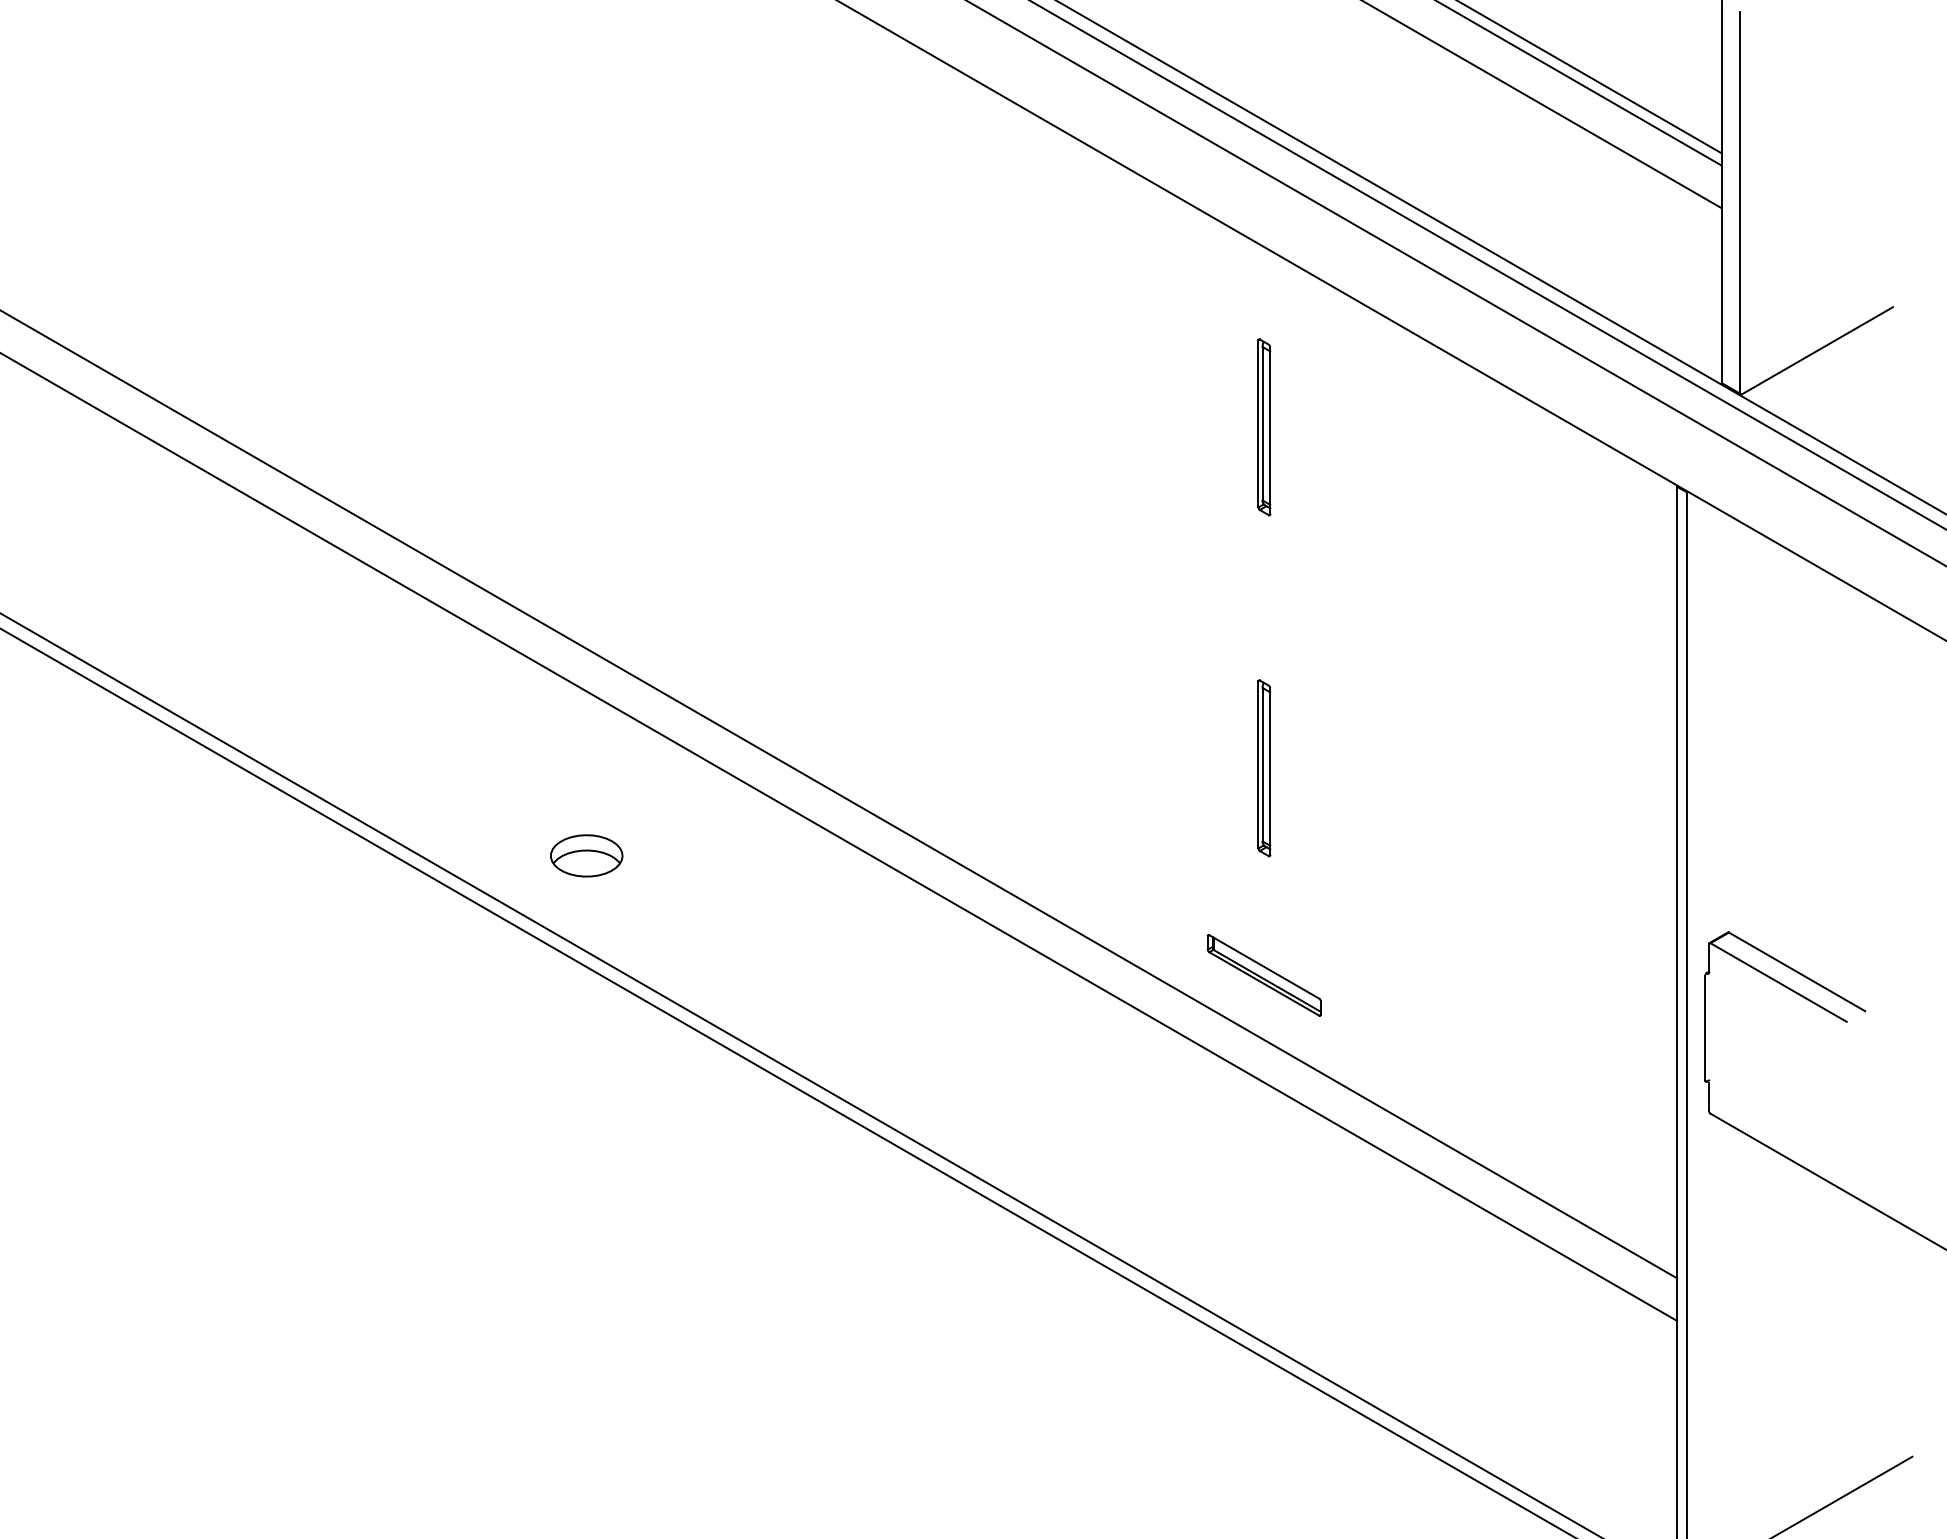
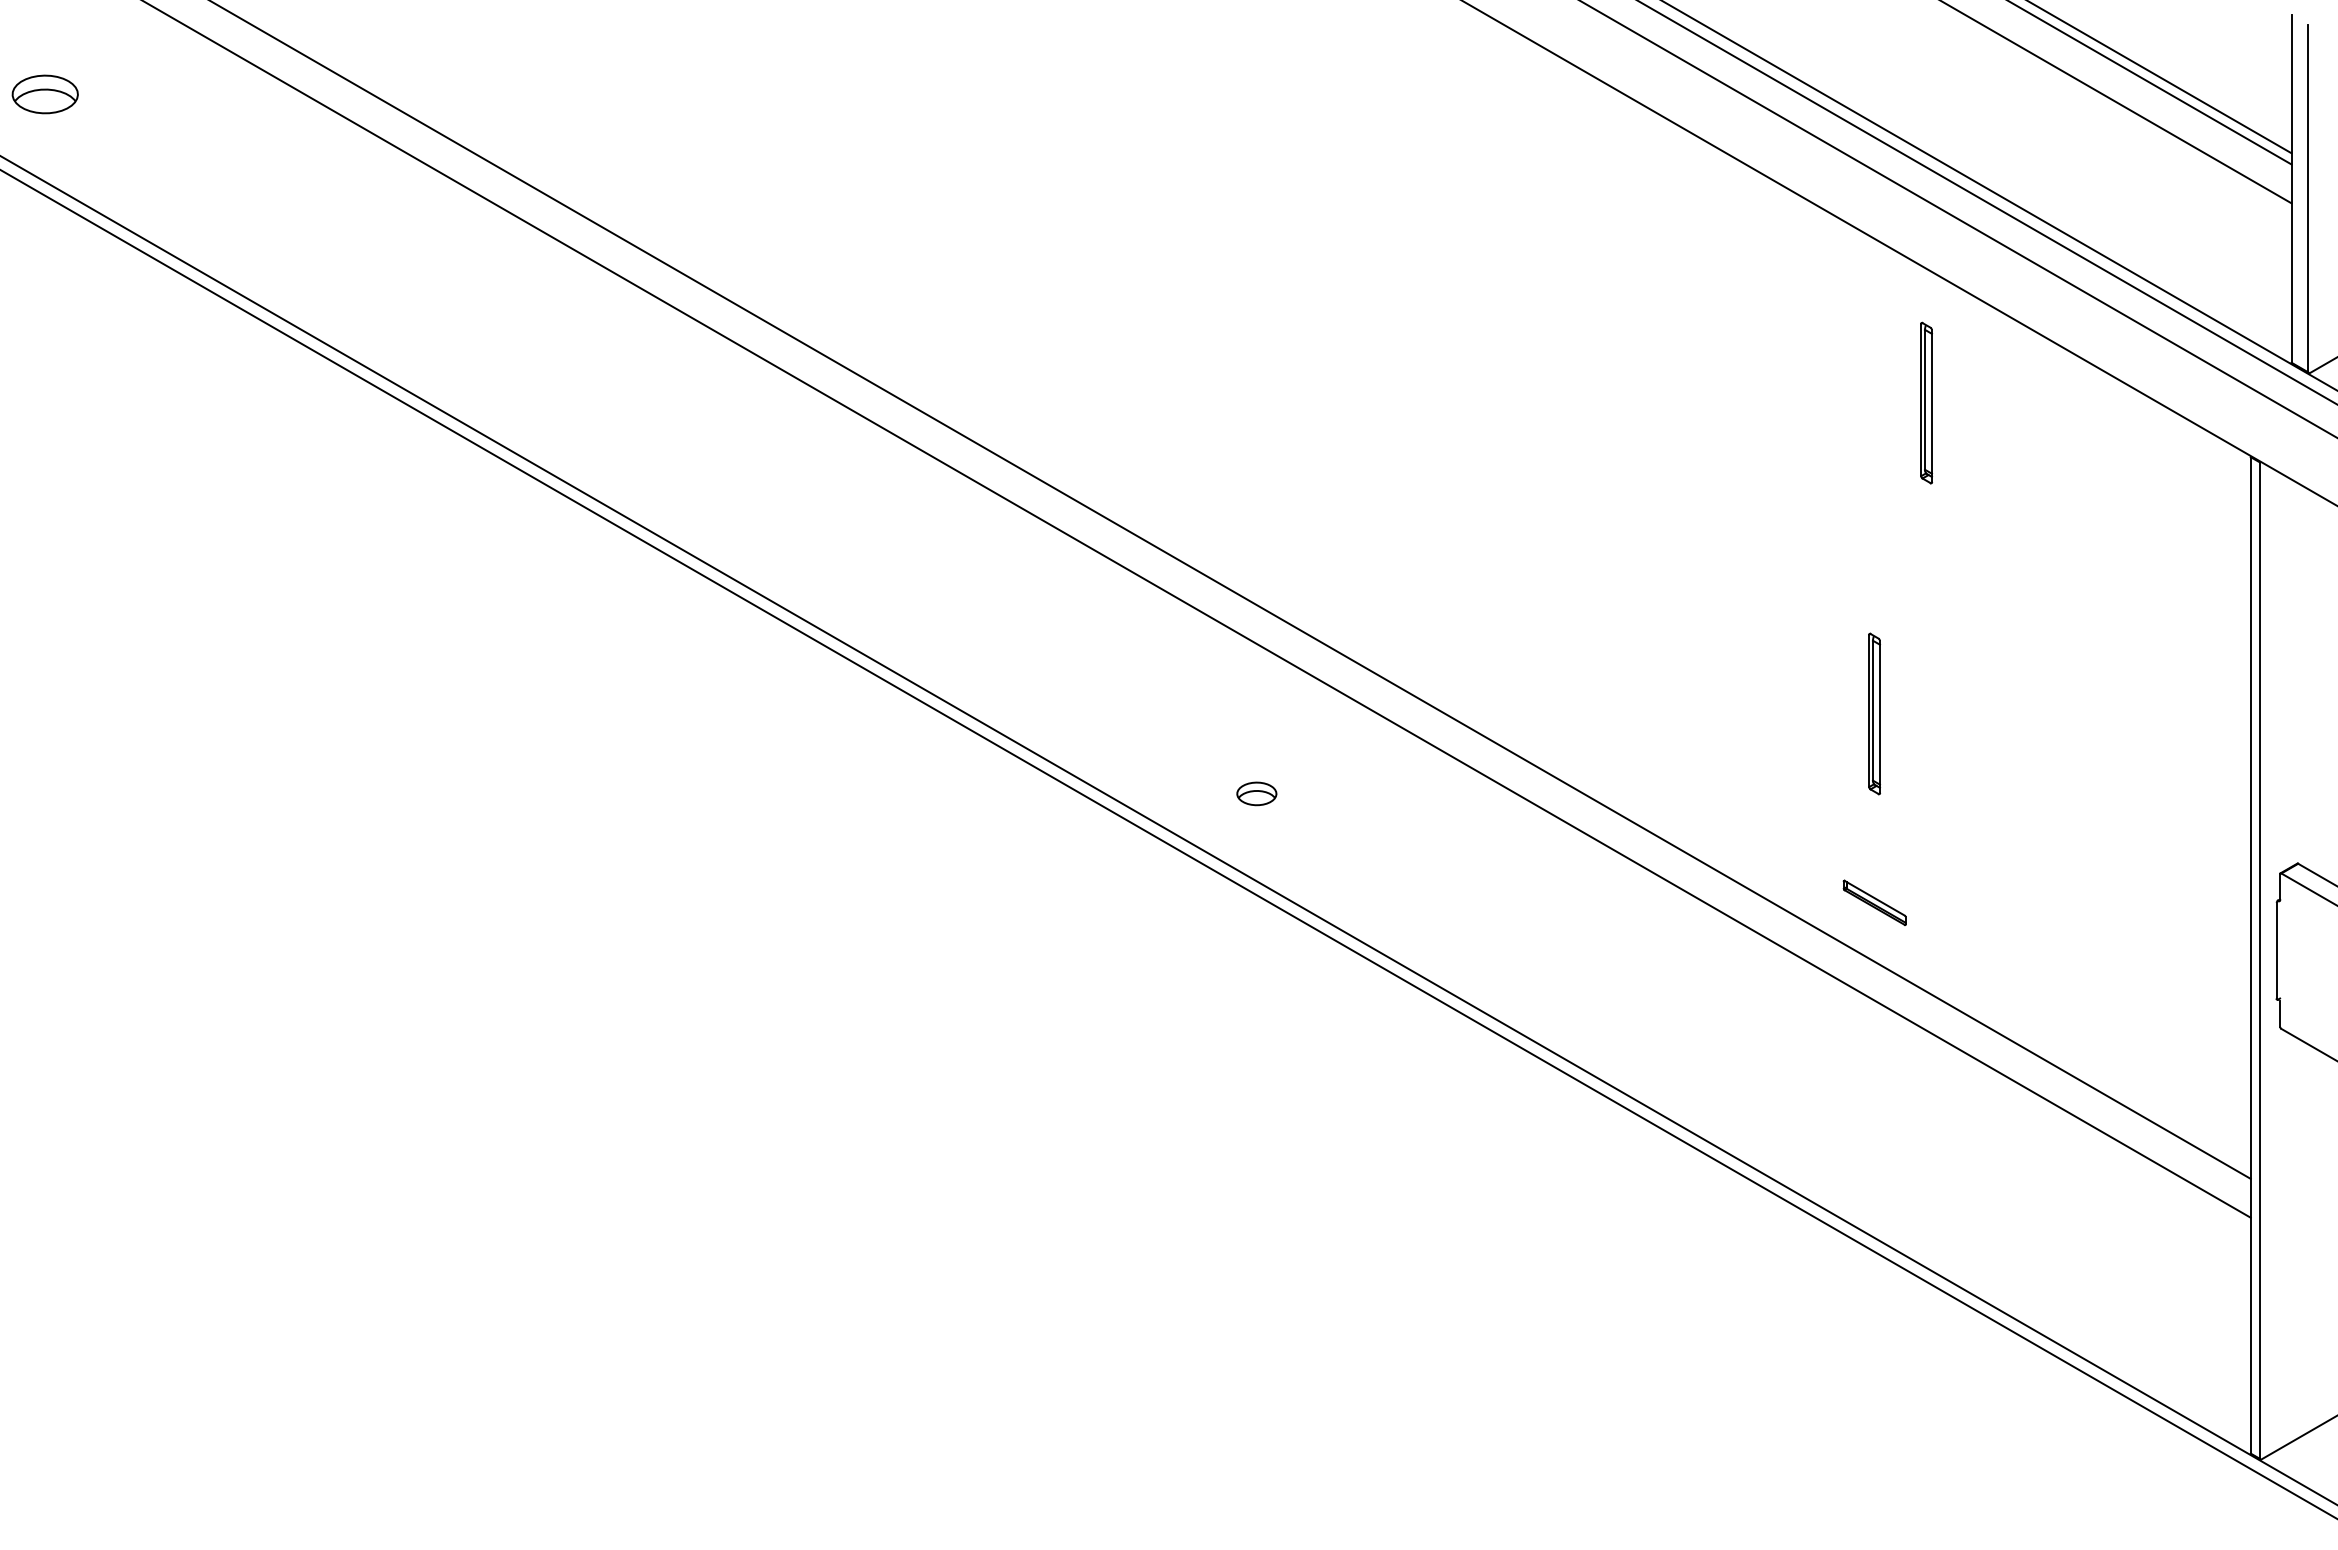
part: (1264, 426) -> (1926, 402), moved
part: (586, 855) -> (1256, 793), size x0.6
part: (1264, 975) -> (1874, 902), size x0.6

